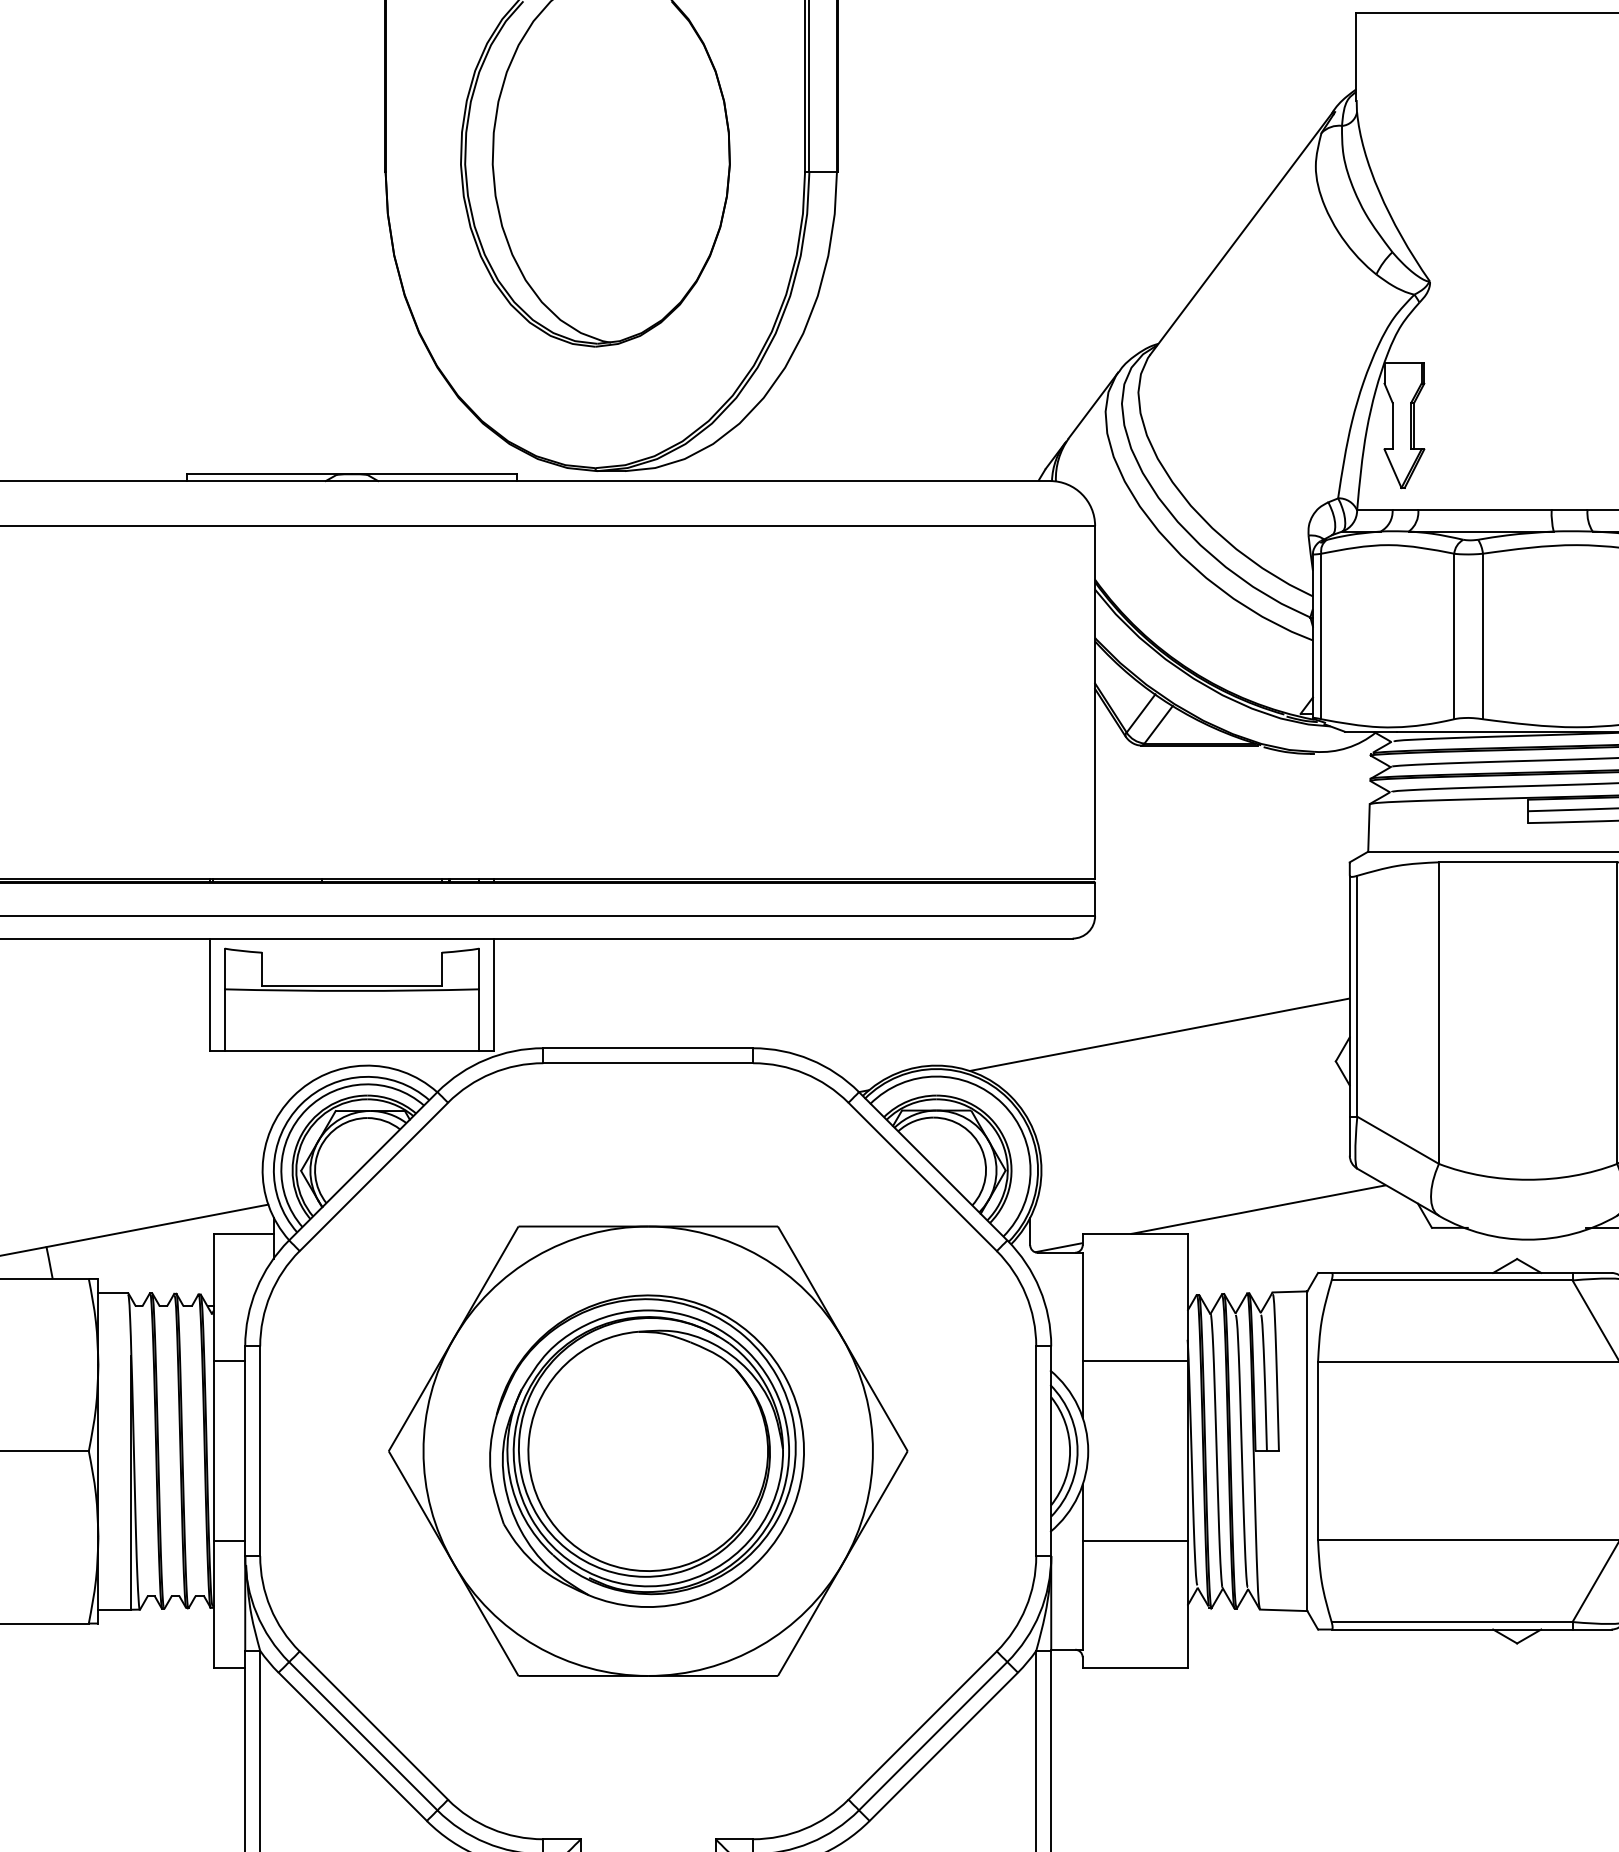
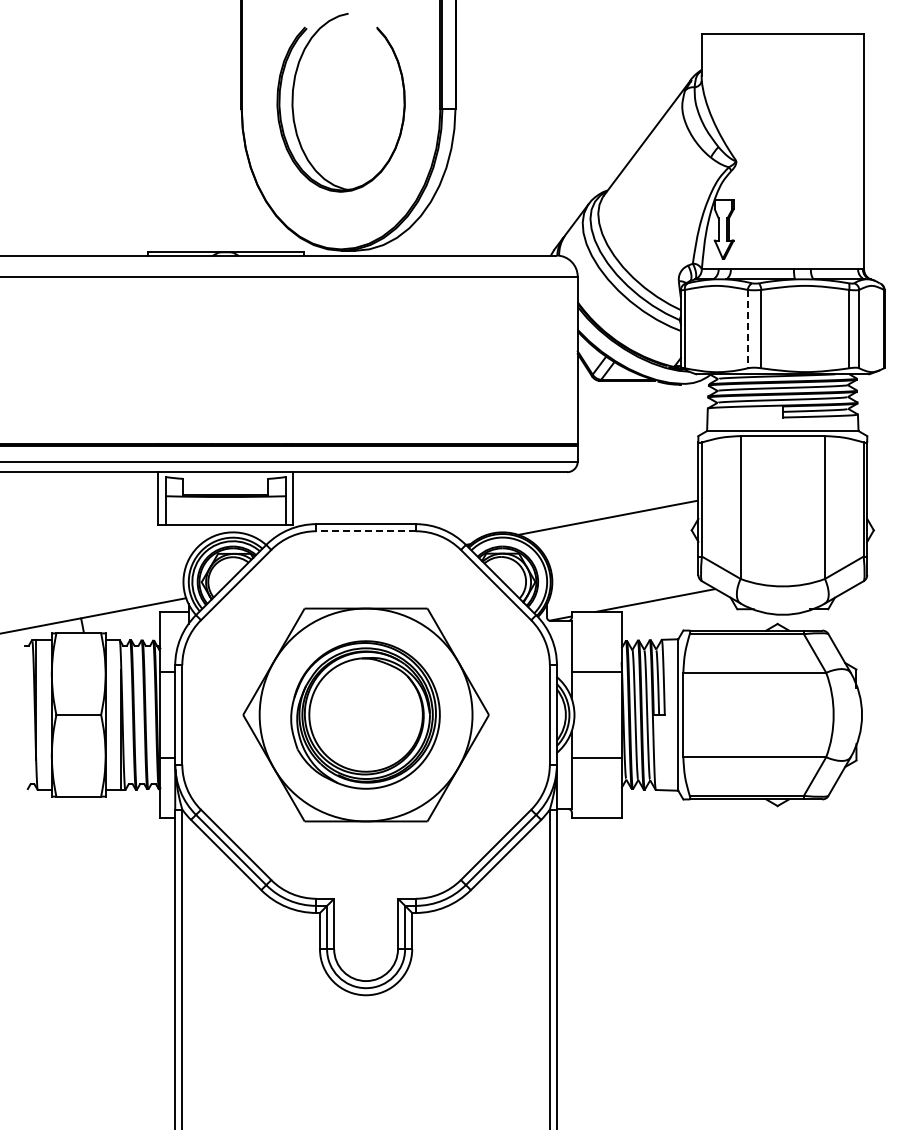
line: (1453, 637) -> (747, 329), solid -> dashed
line: (649, 1063) -> (366, 531), solid -> dashed

